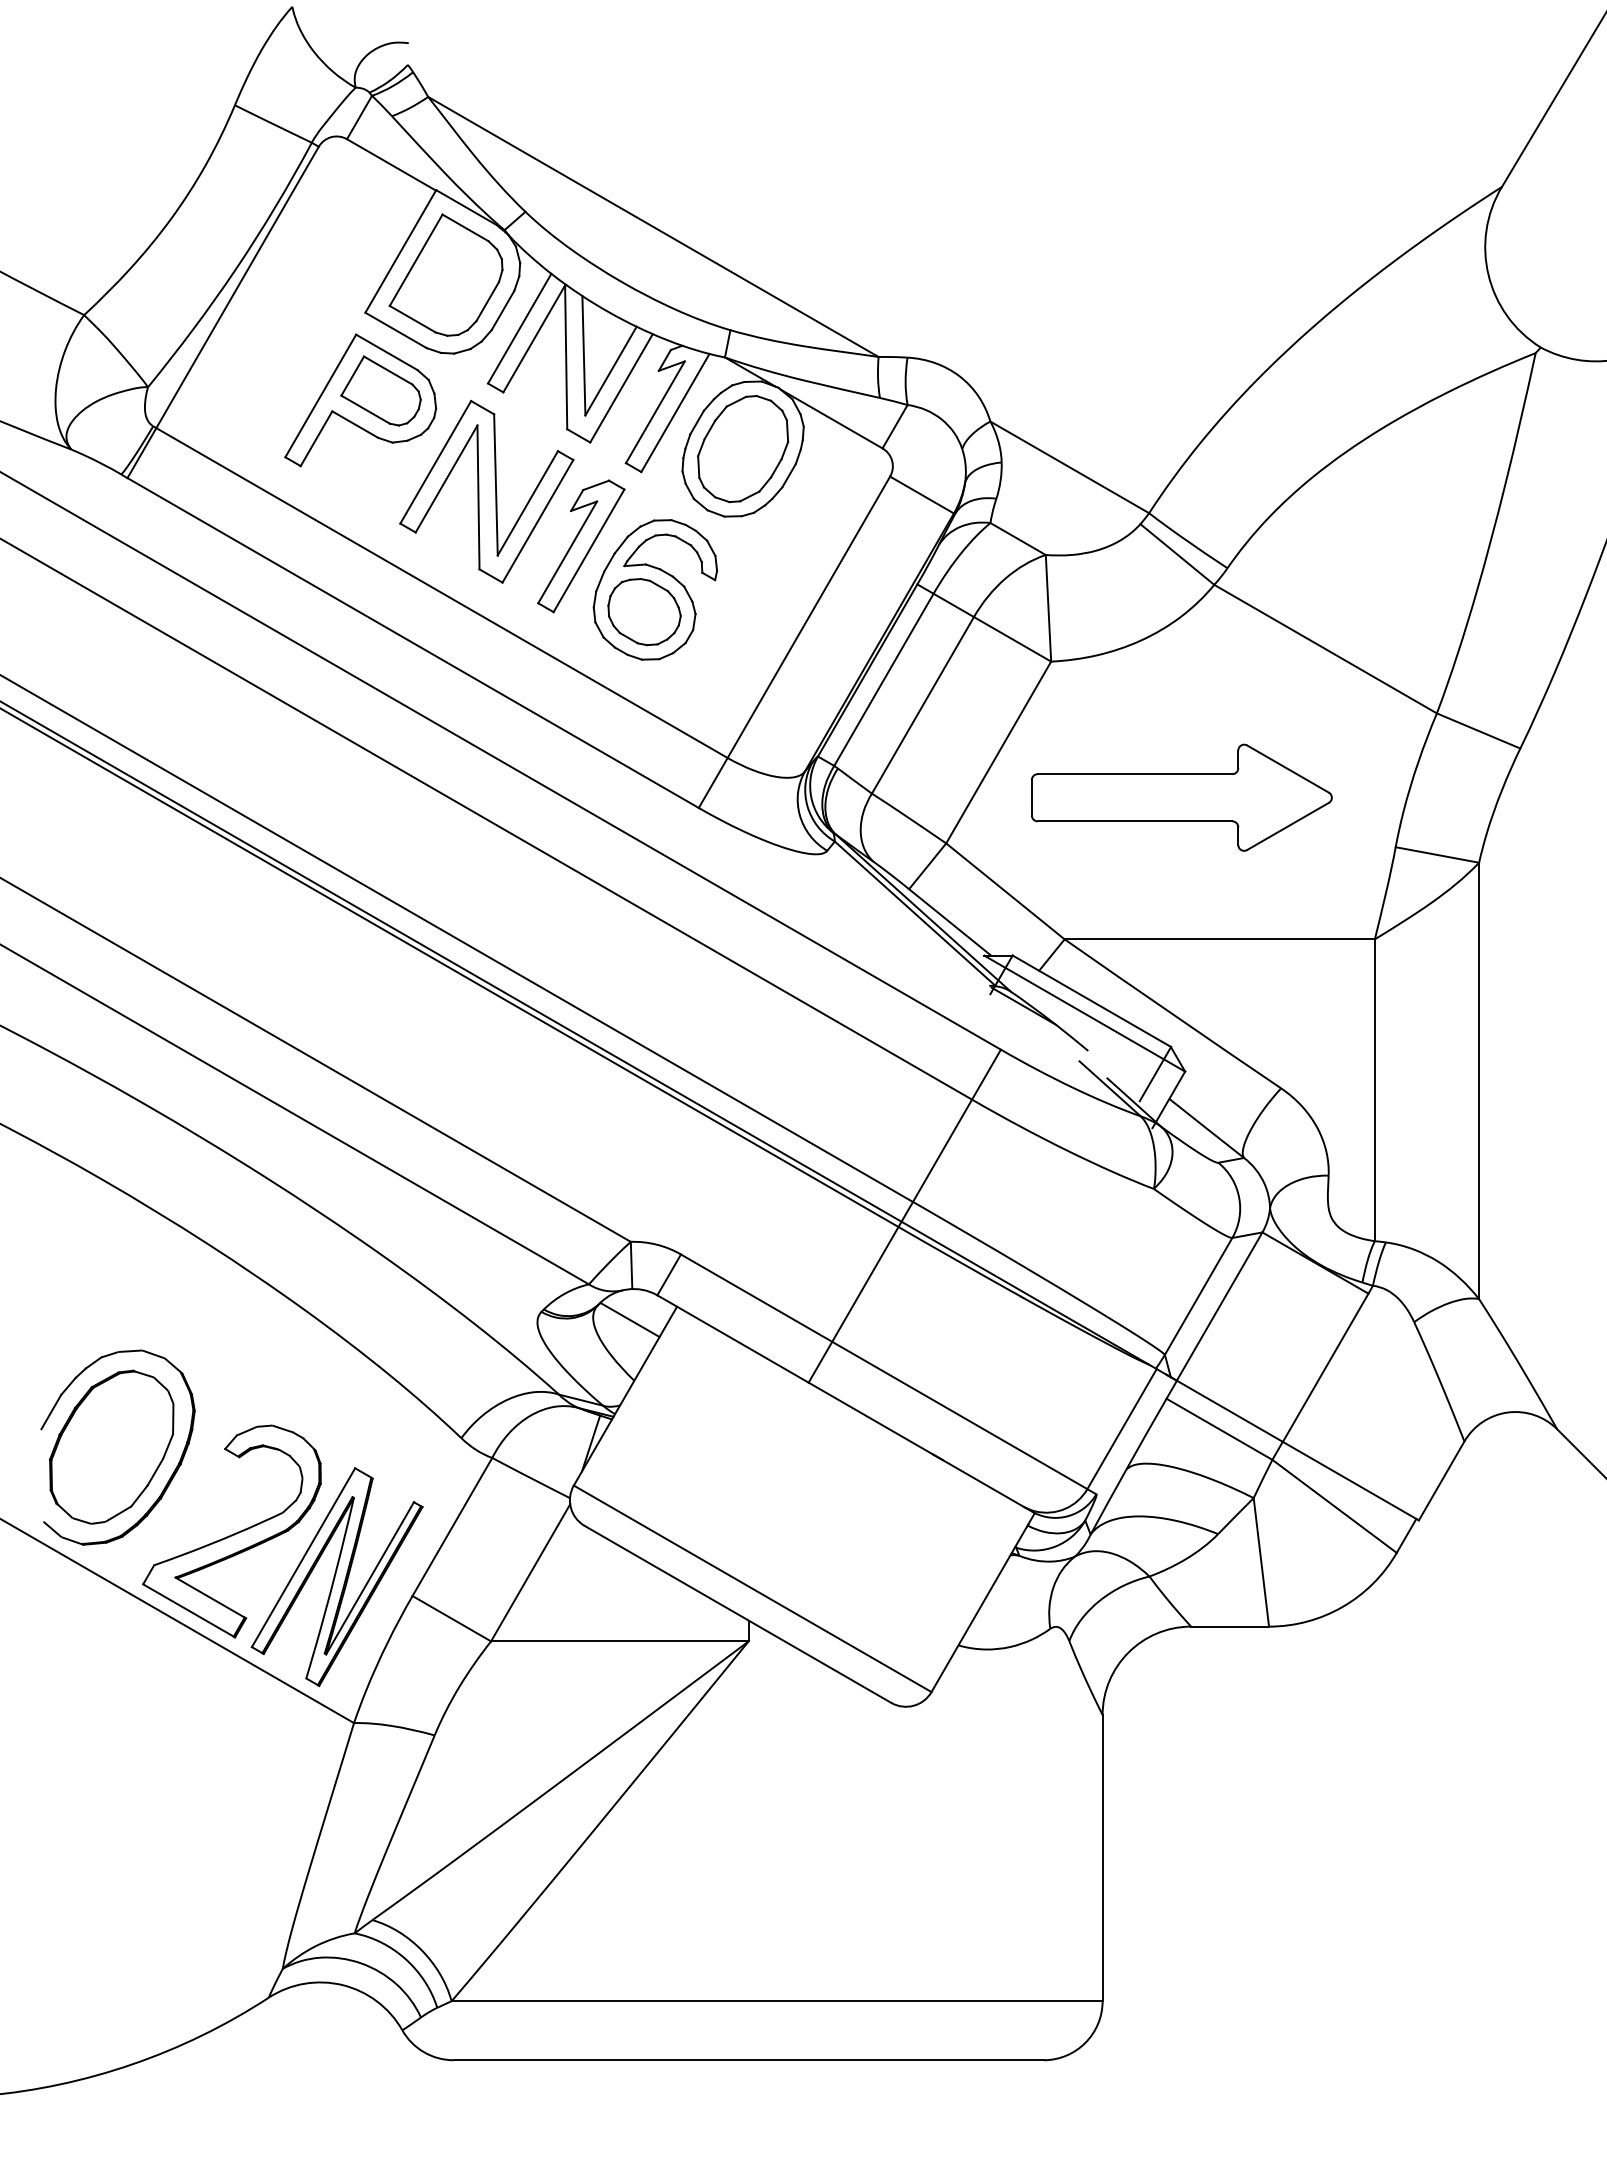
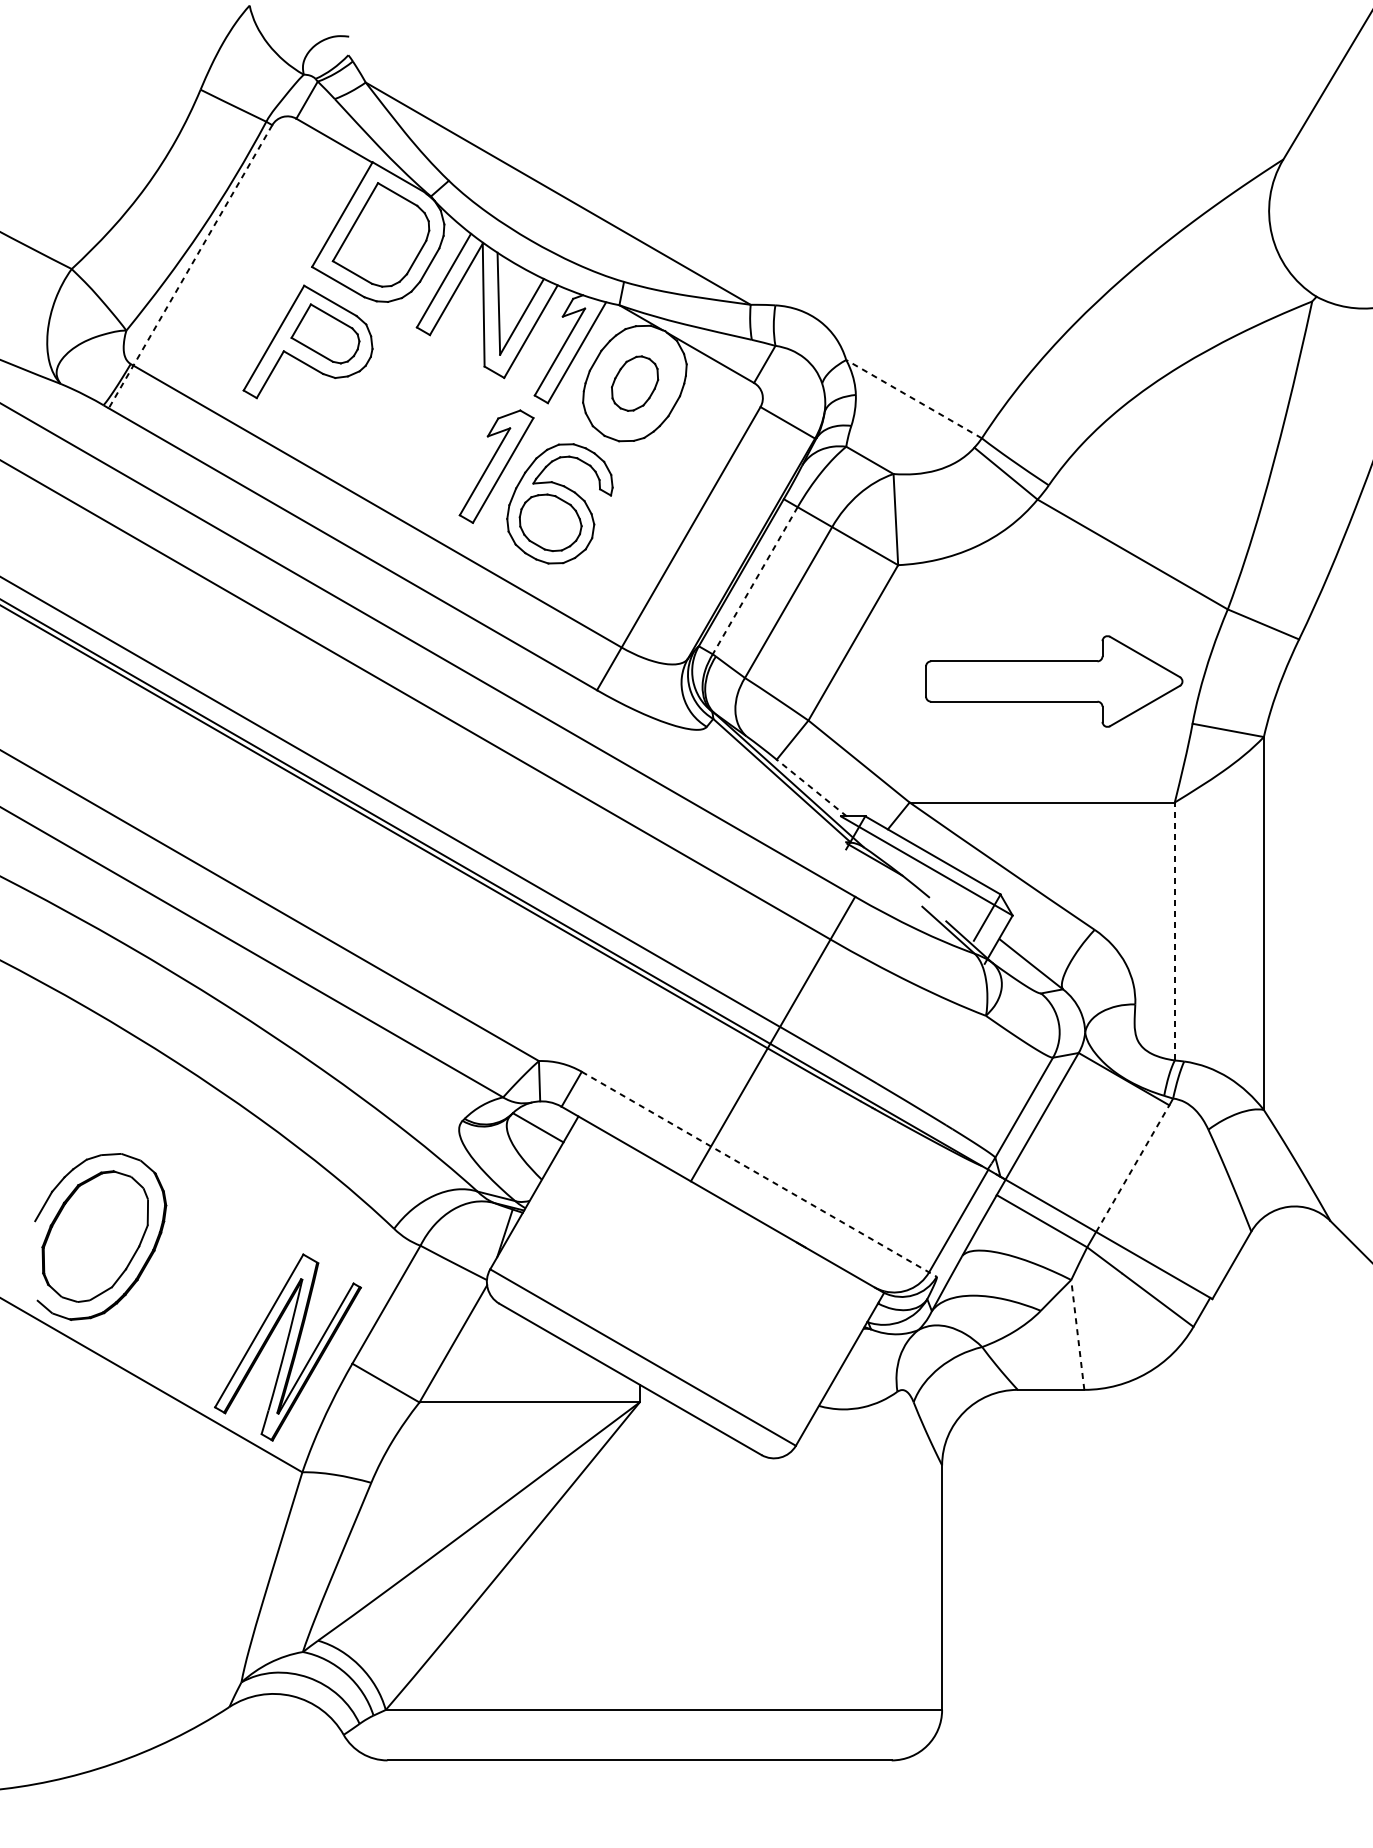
line: (222, 312) -> (189, 266), solid -> dashed
part: (743, 449) -> (635, 383), size x0.6
line: (1069, 467) -> (913, 399), solid -> dashed
part: (486, 491) -> (415, 419), removed
line: (883, 680) -> (754, 581), solid -> dashed
part: (1181, 797) -> (1053, 681), moved
line: (950, 922) -> (812, 788), solid -> dashed
line: (1374, 1090) -> (1174, 931), solid -> dashed
line: (1325, 1367) -> (1132, 1168), solid -> dashed
line: (888, 1374) -> (759, 1174), solid -> dashed
part: (231, 1531) -> (197, 1308), removed
line: (1261, 1562) -> (1077, 1335), solid -> dashed

